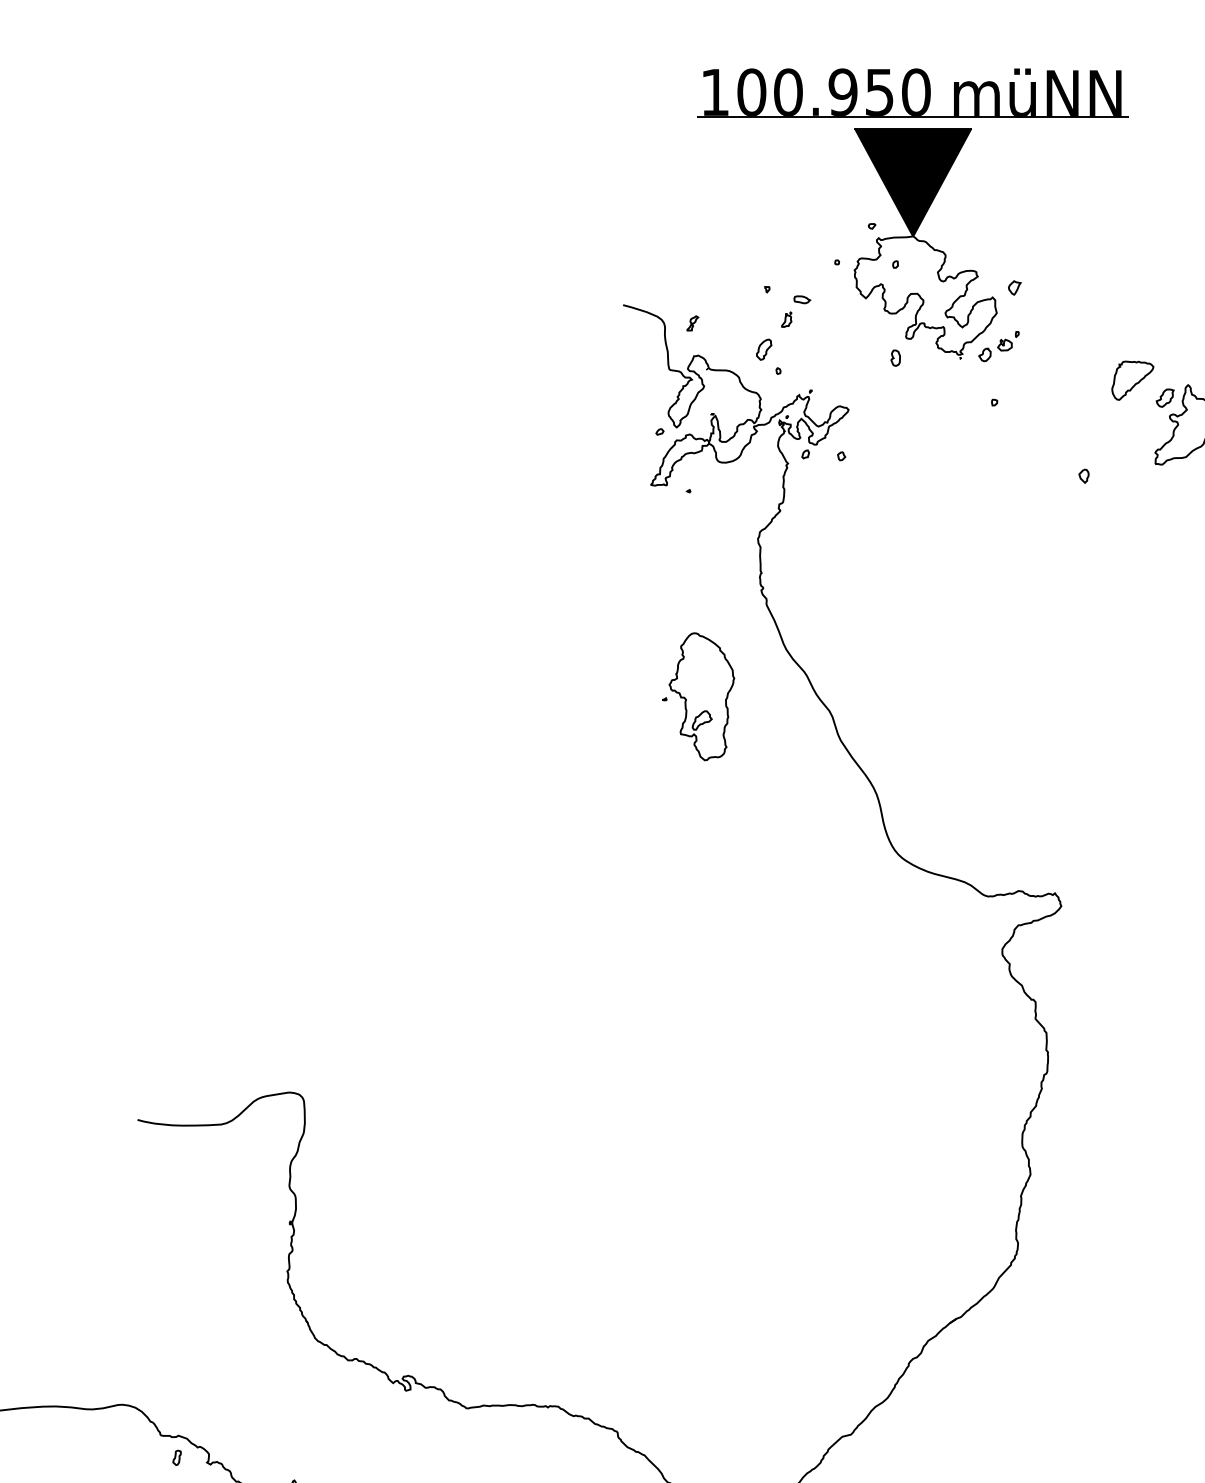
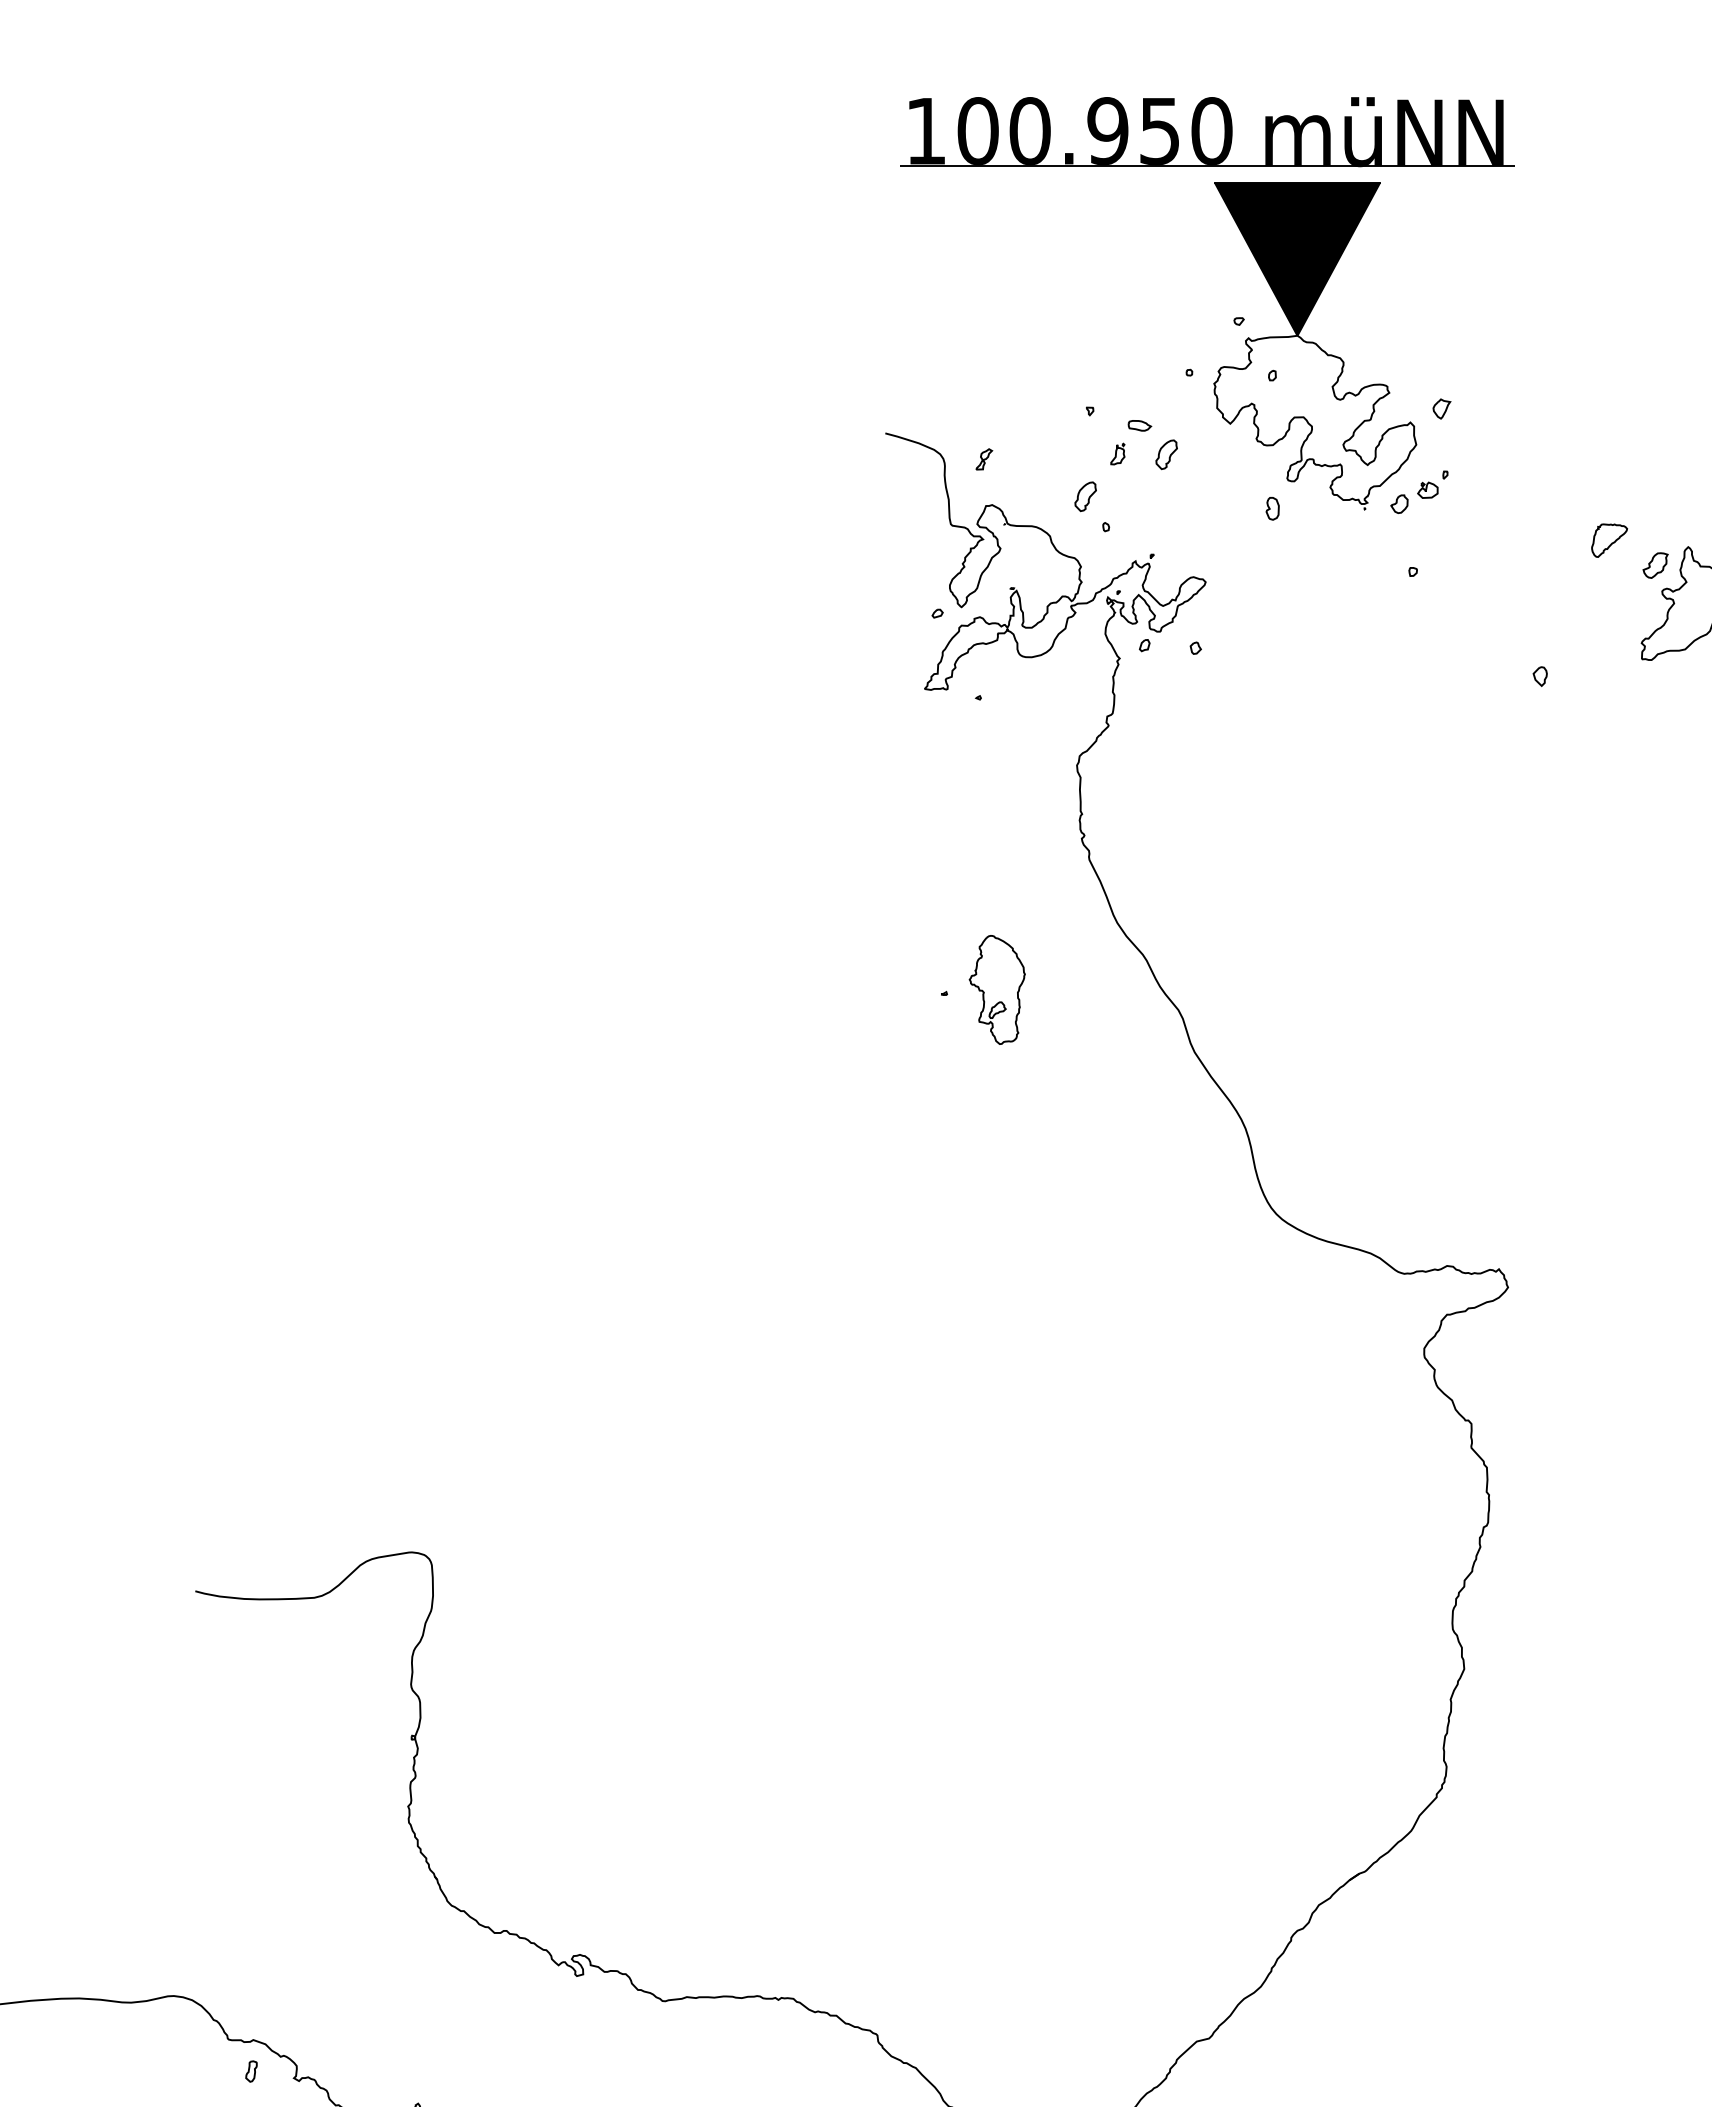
part: (913, 93) -> (1207, 132), moved
part: (820, 319) -> (1166, 454), added
part: (1132, 380) -> (1609, 540), size x0.6
part: (702, 696) -> (997, 989), size x0.6

